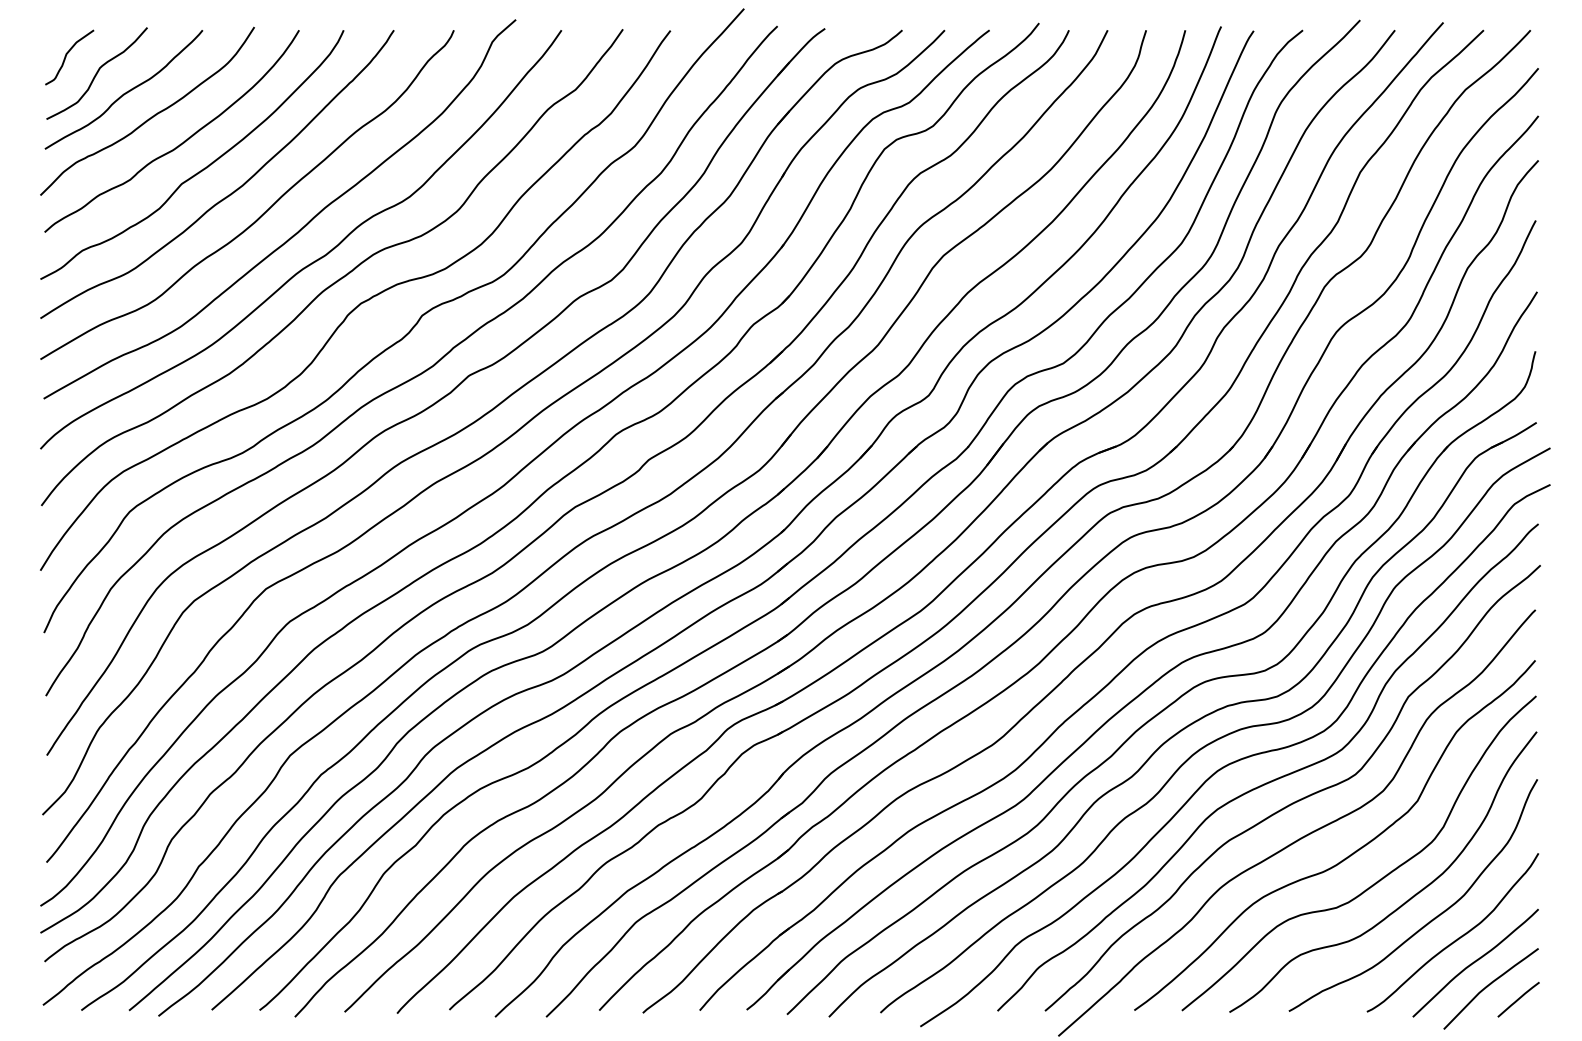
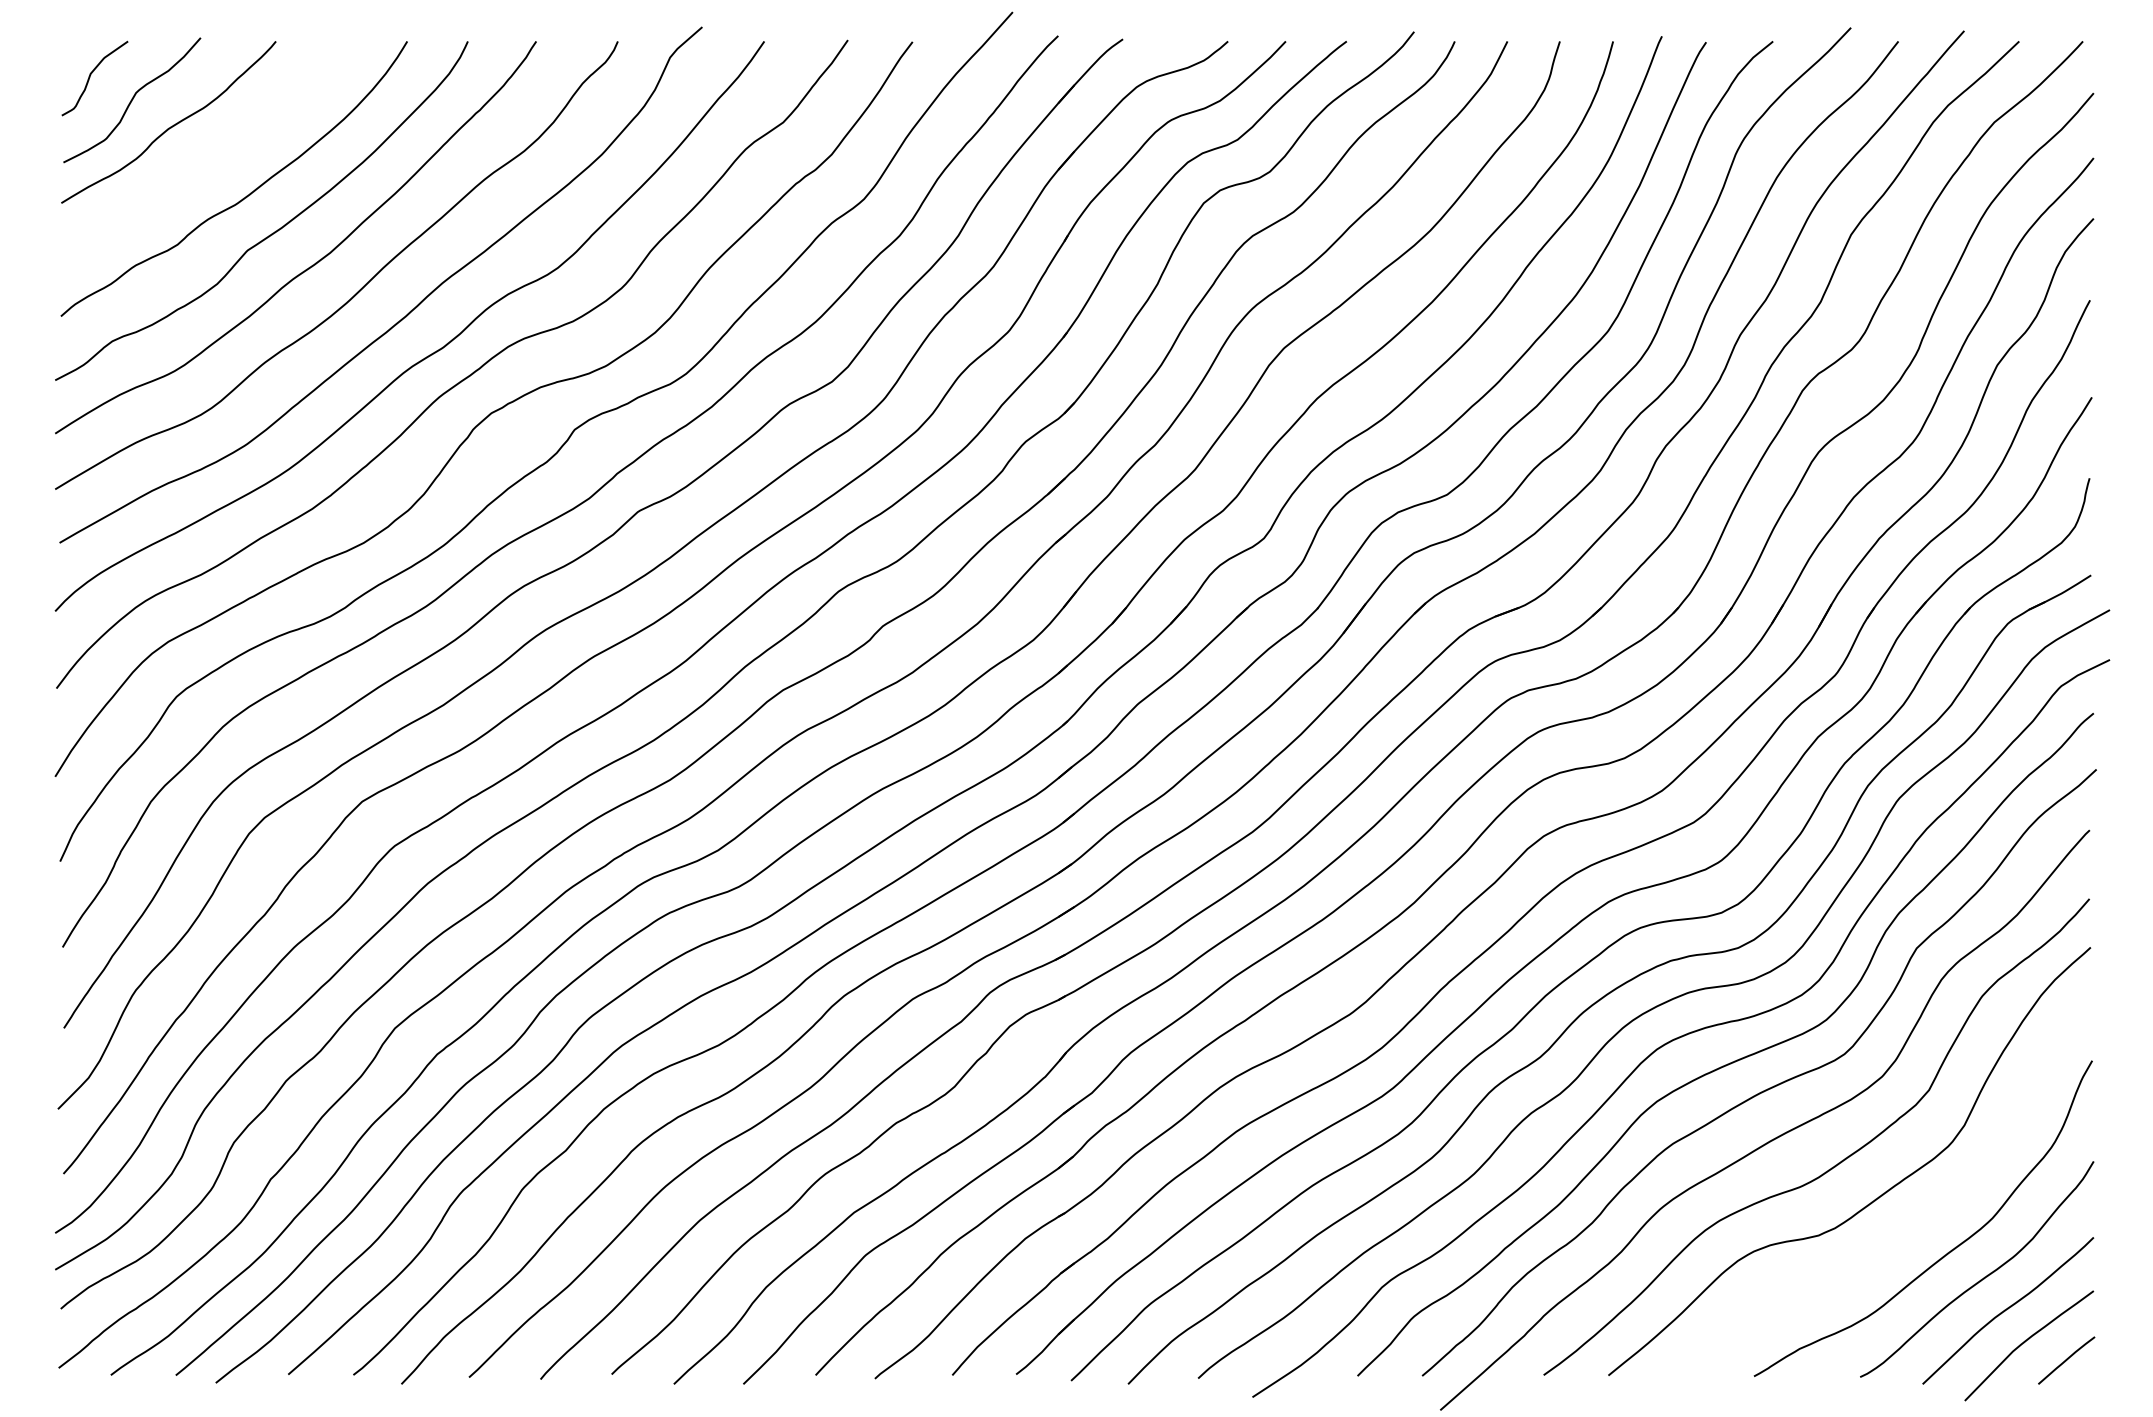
curve: (150, 117) -> (204, 160), removed
curve: (1405, 901) -> (1912, 1227), removed

